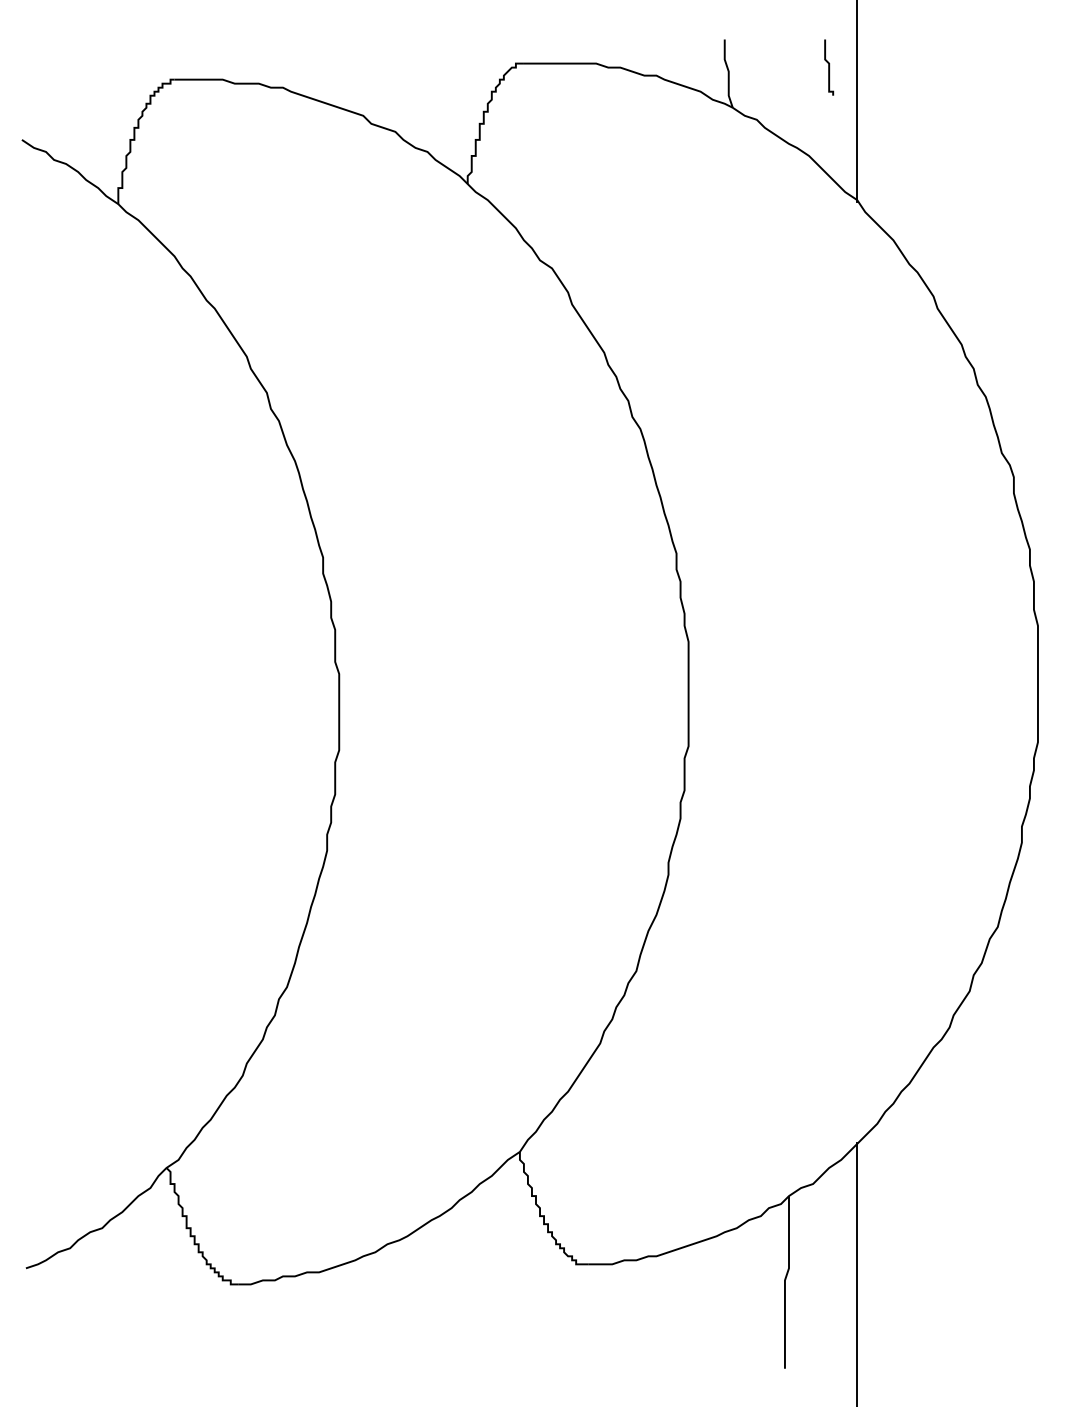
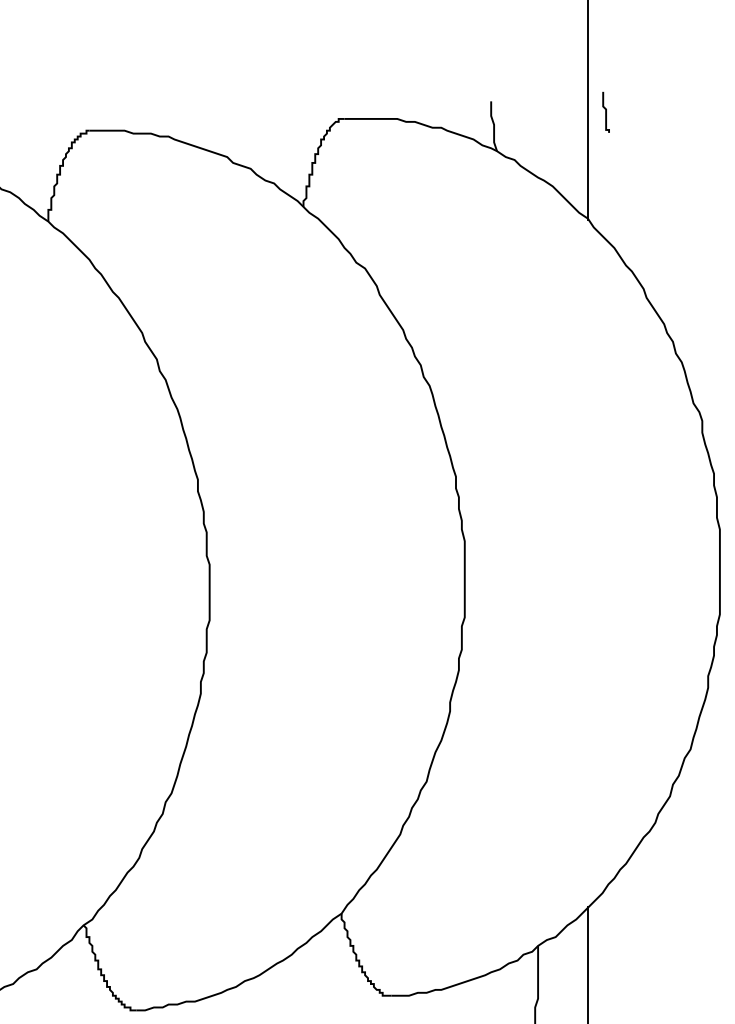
curve: (829, 67) -> (606, 112), moved

